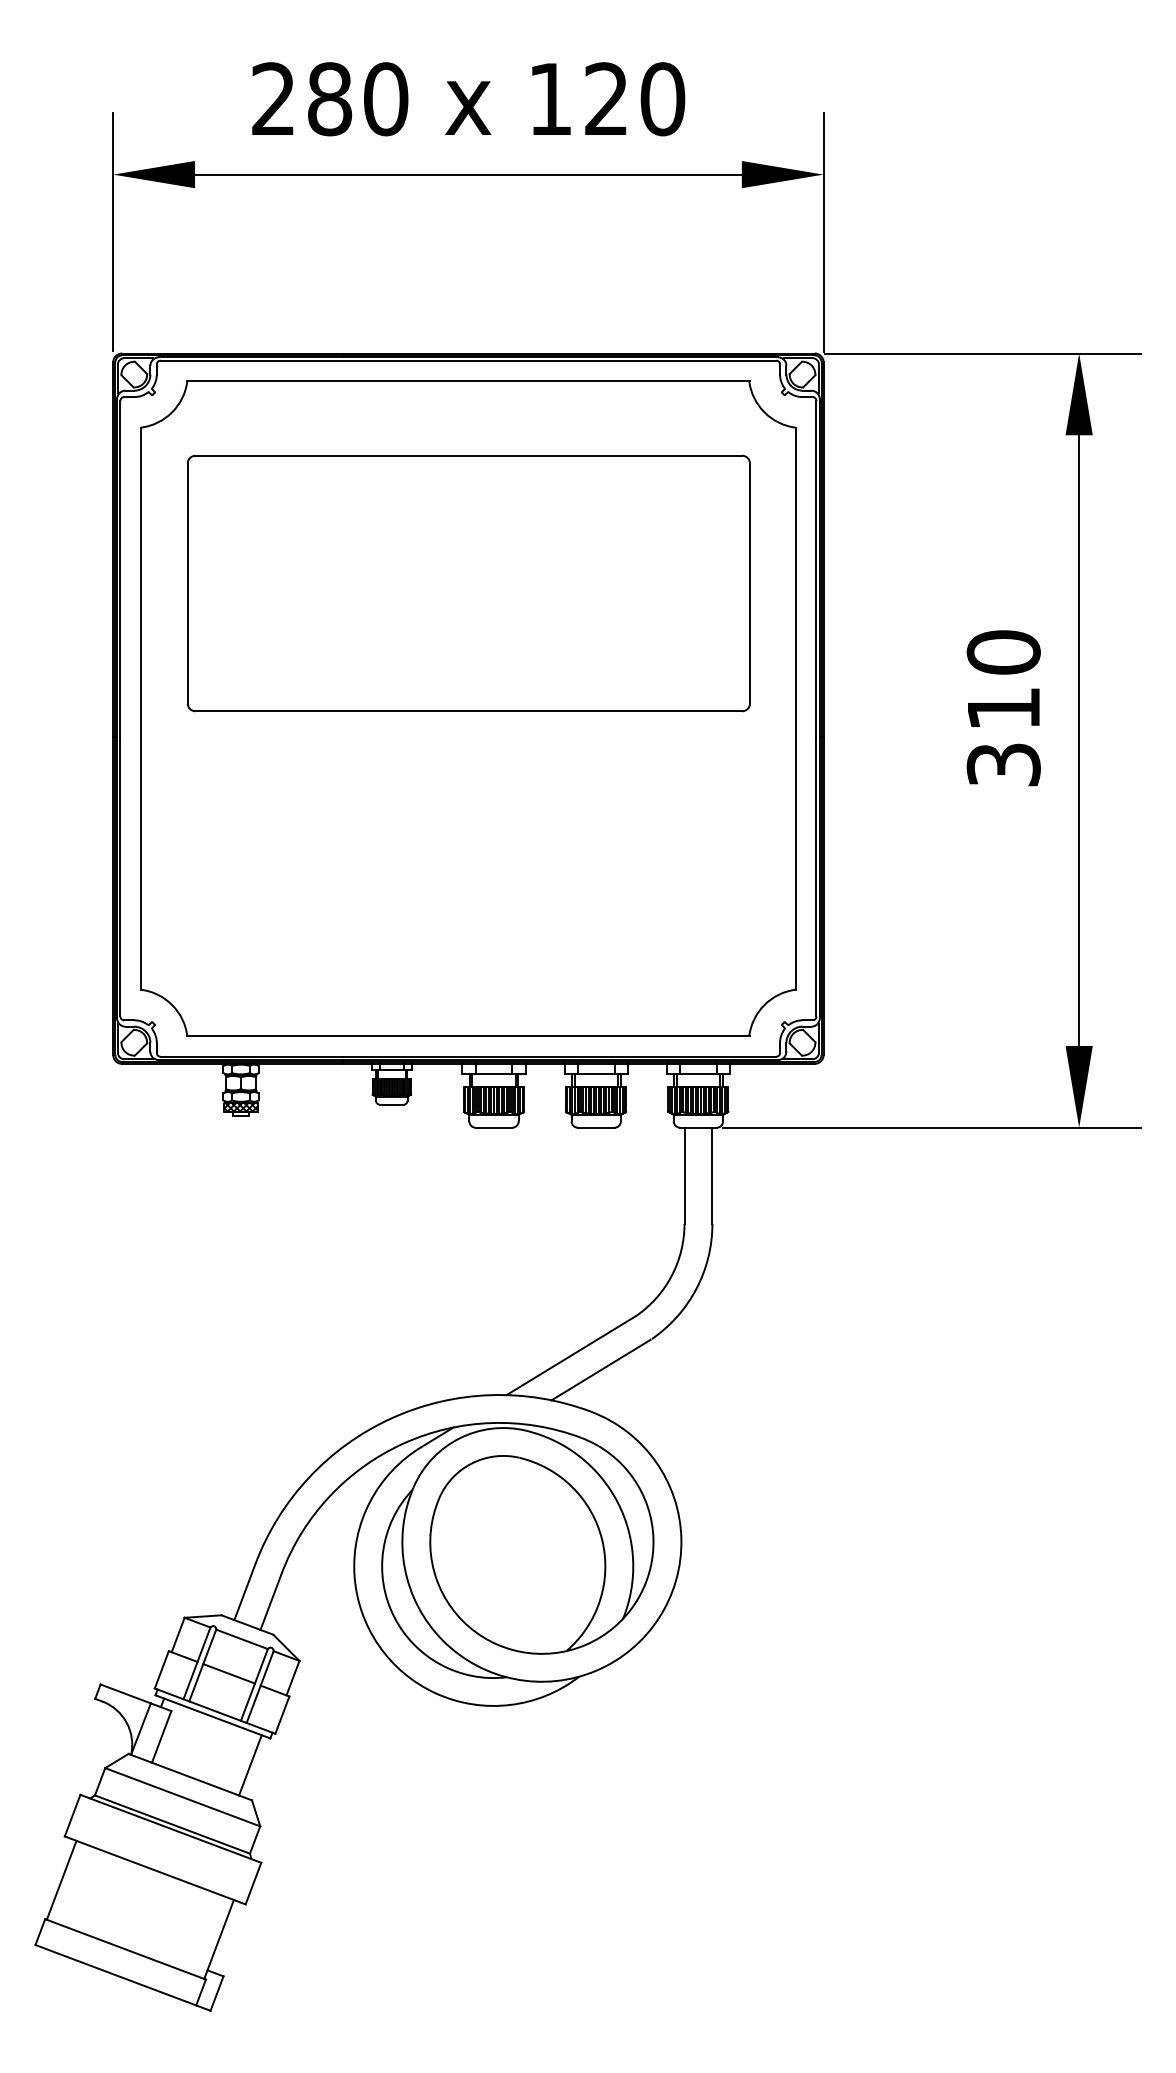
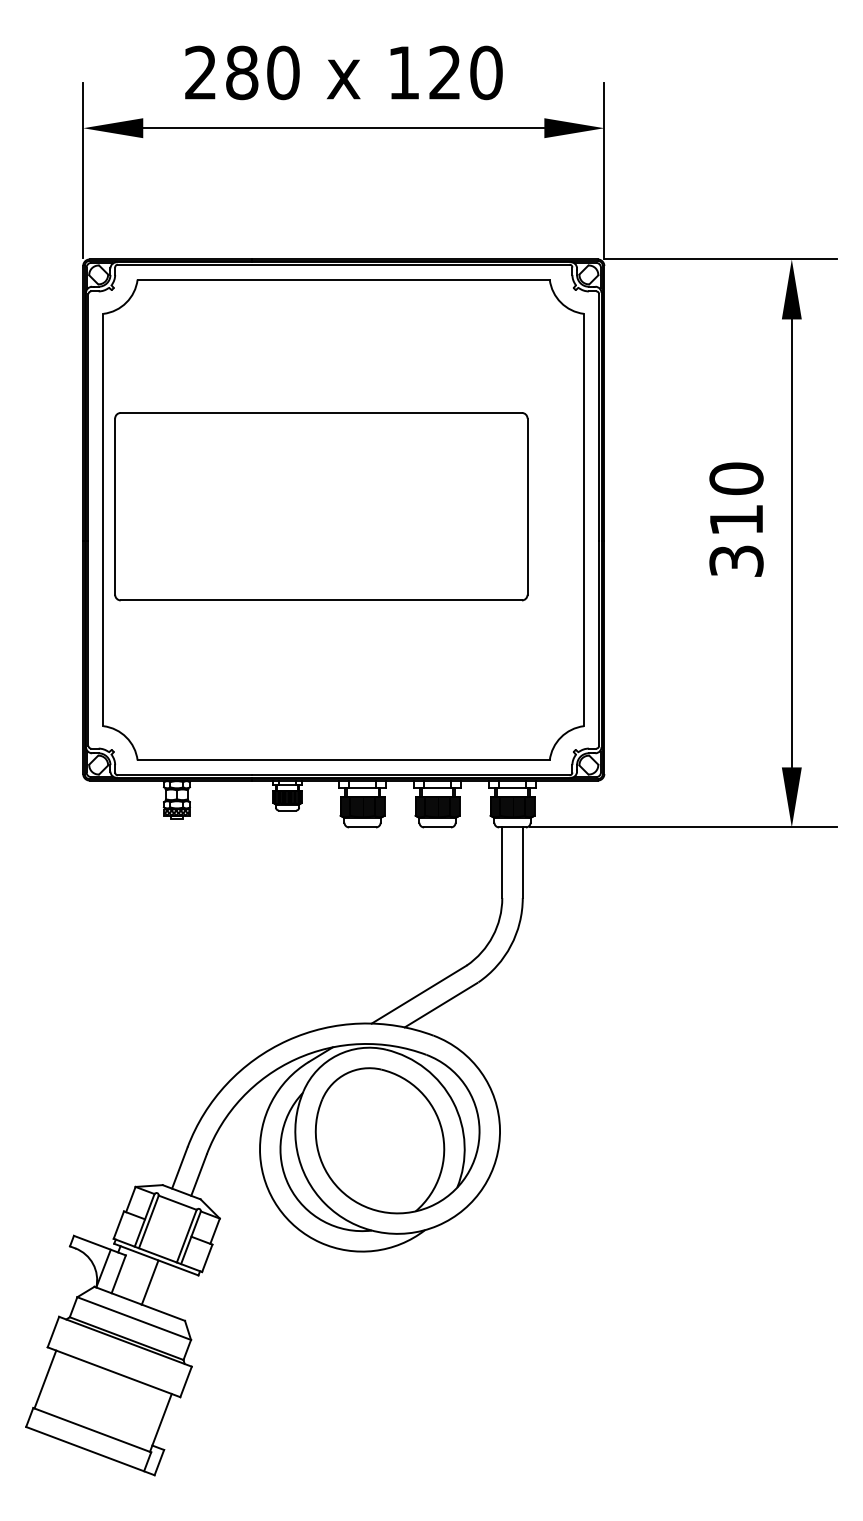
part: (468, 583) -> (321, 506), moved
line: (228, 1673) -> (167, 1227), removed
line: (250, 1765) -> (150, 1282), moved

